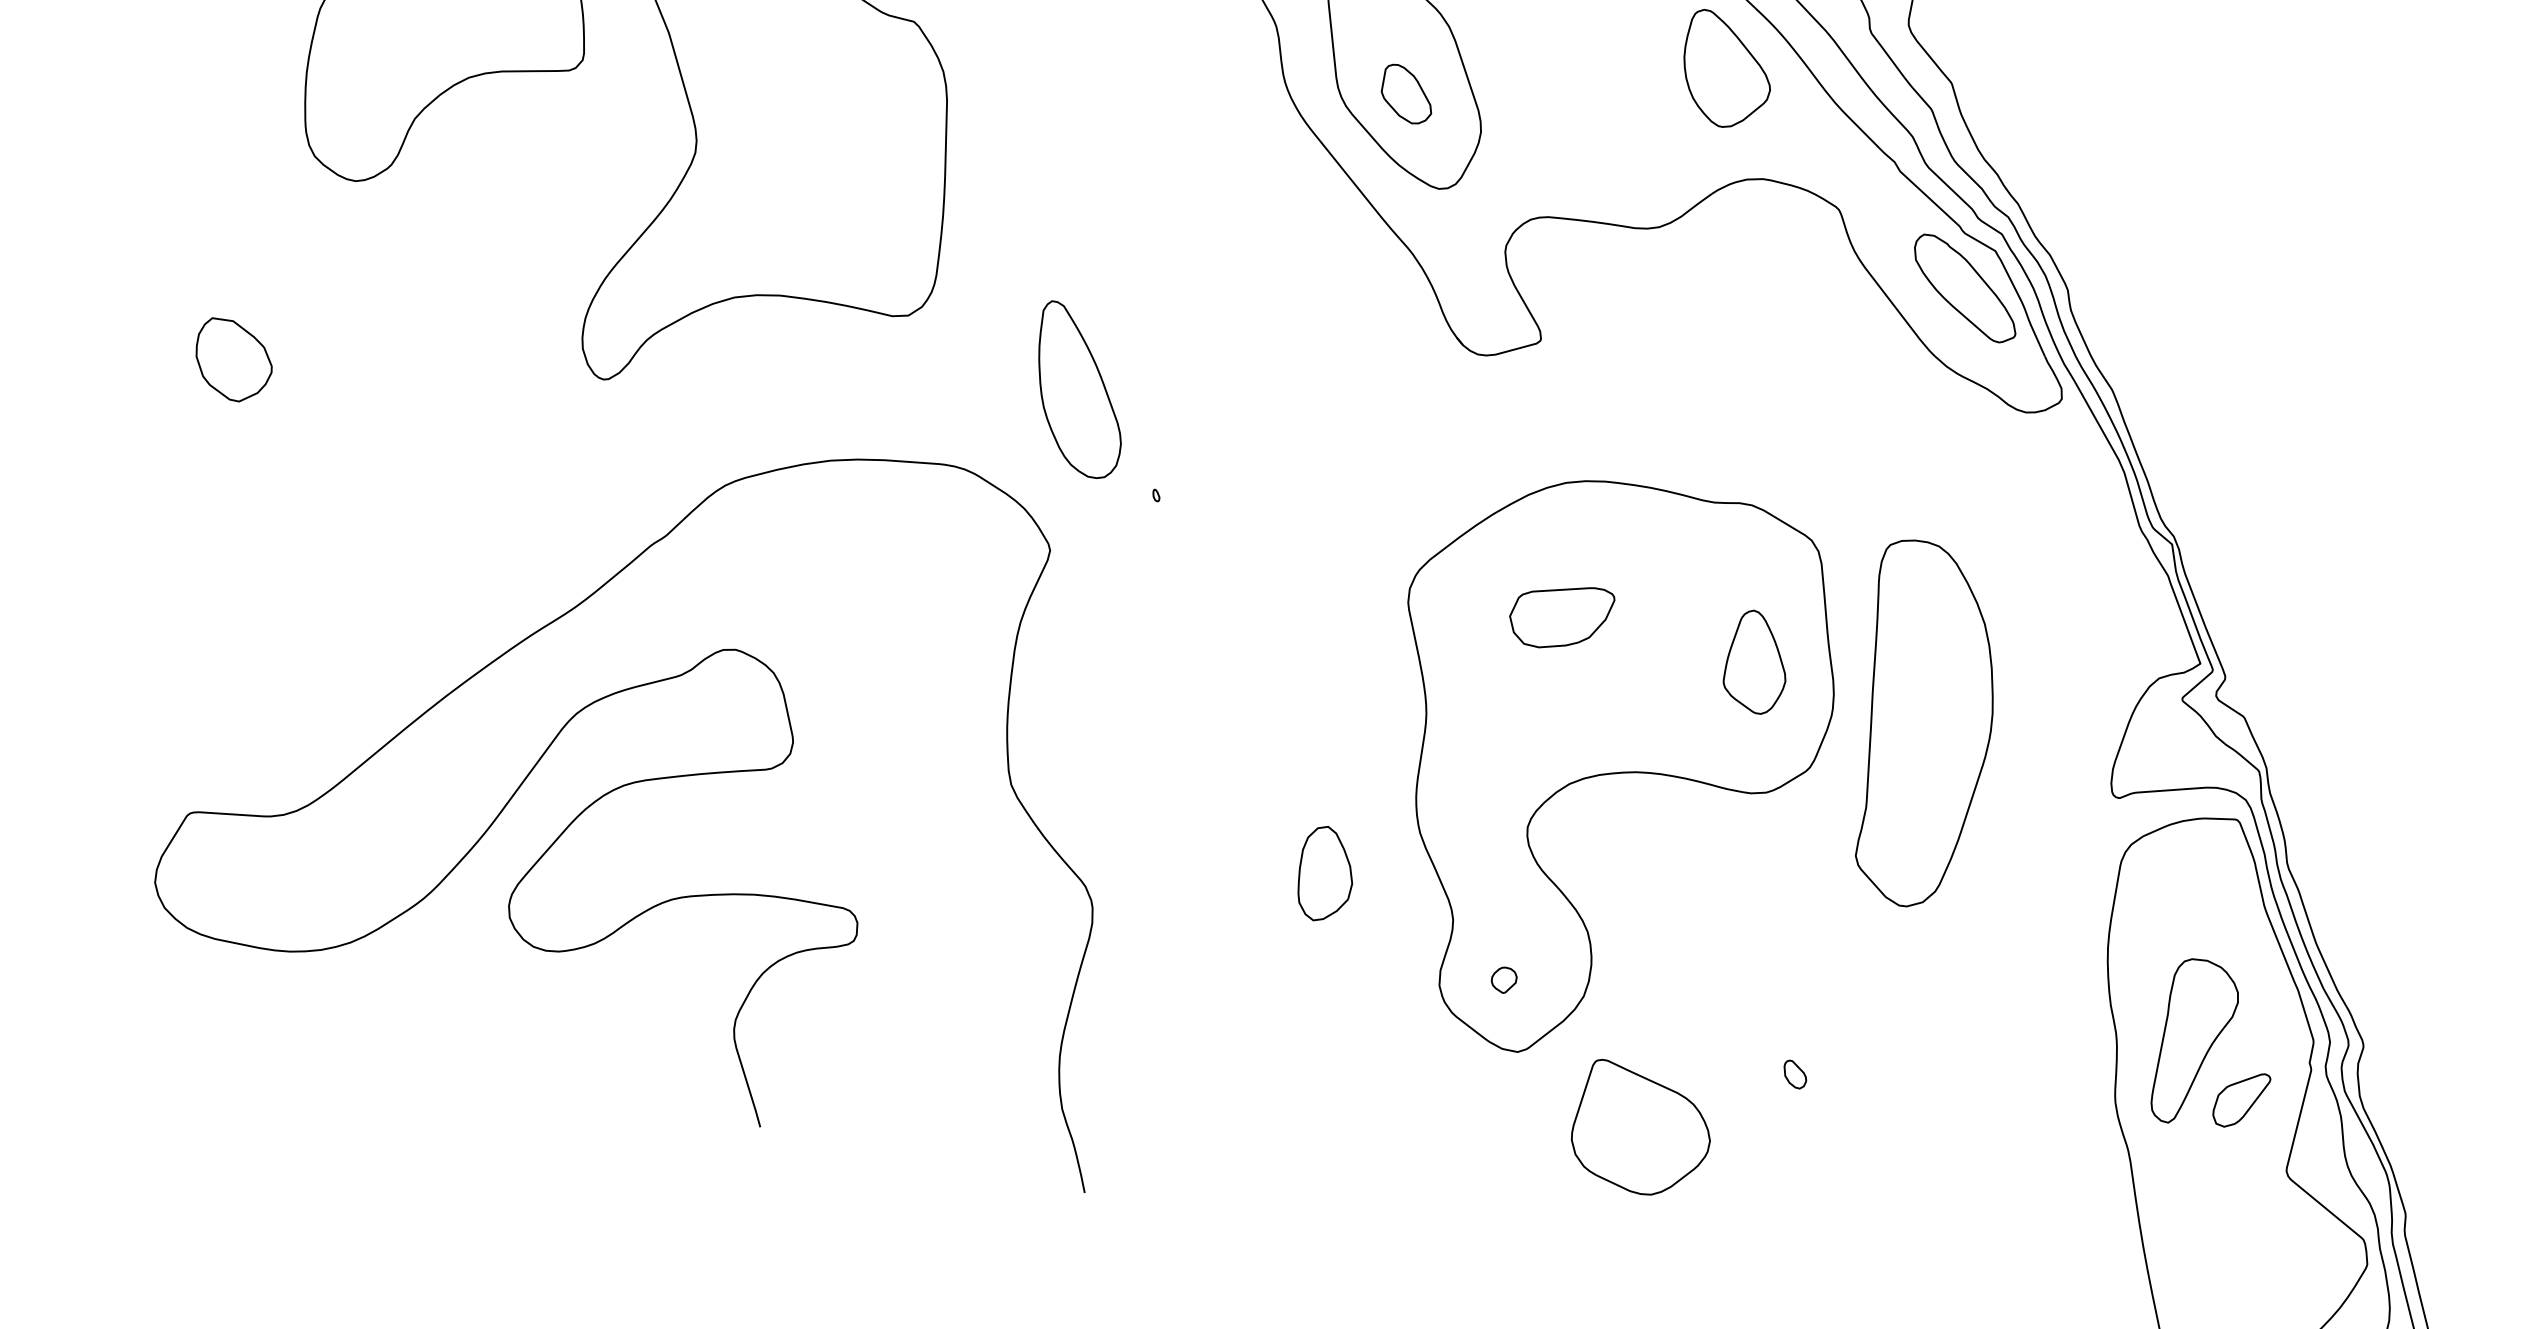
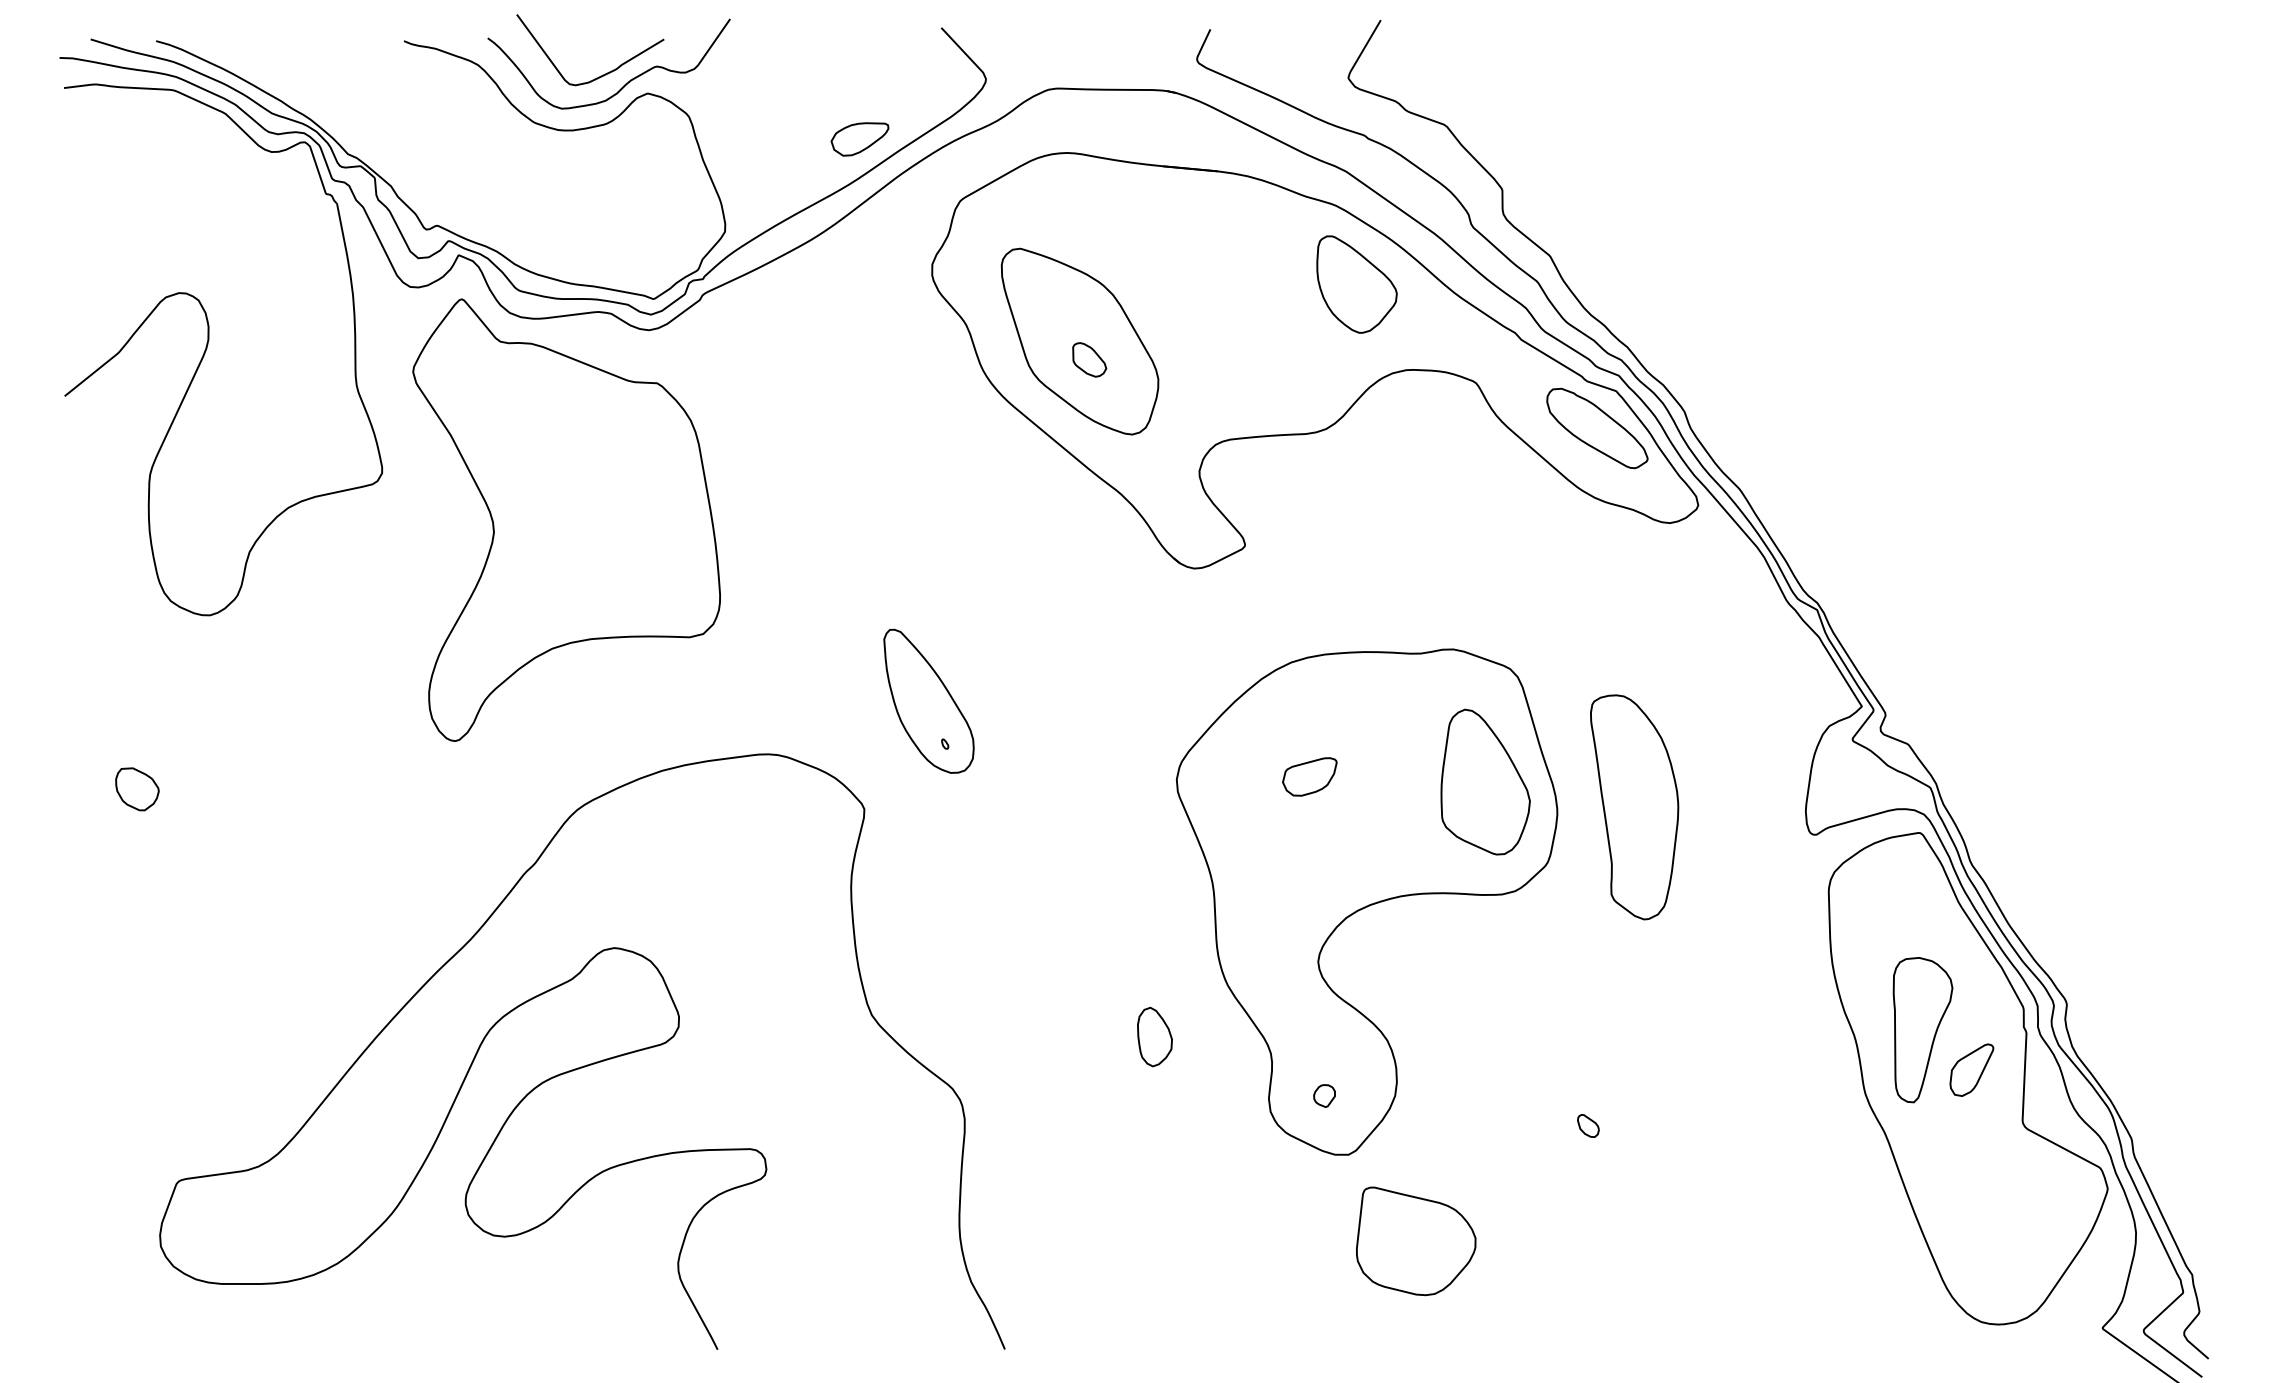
part: (1407, 94) -> (1089, 359), size x0.71
part: (233, 361) -> (137, 789), size x0.62
part: (1079, 389) -> (928, 700), moved
part: (1560, 615) -> (1309, 776), size x0.62
part: (1758, 661) -> (1485, 781), size x1.67
part: (1920, 725) -> (1634, 807), size x0.71
part: (1325, 873) -> (1154, 1036), size x0.71
part: (1642, 1131) -> (1416, 1241), moved

